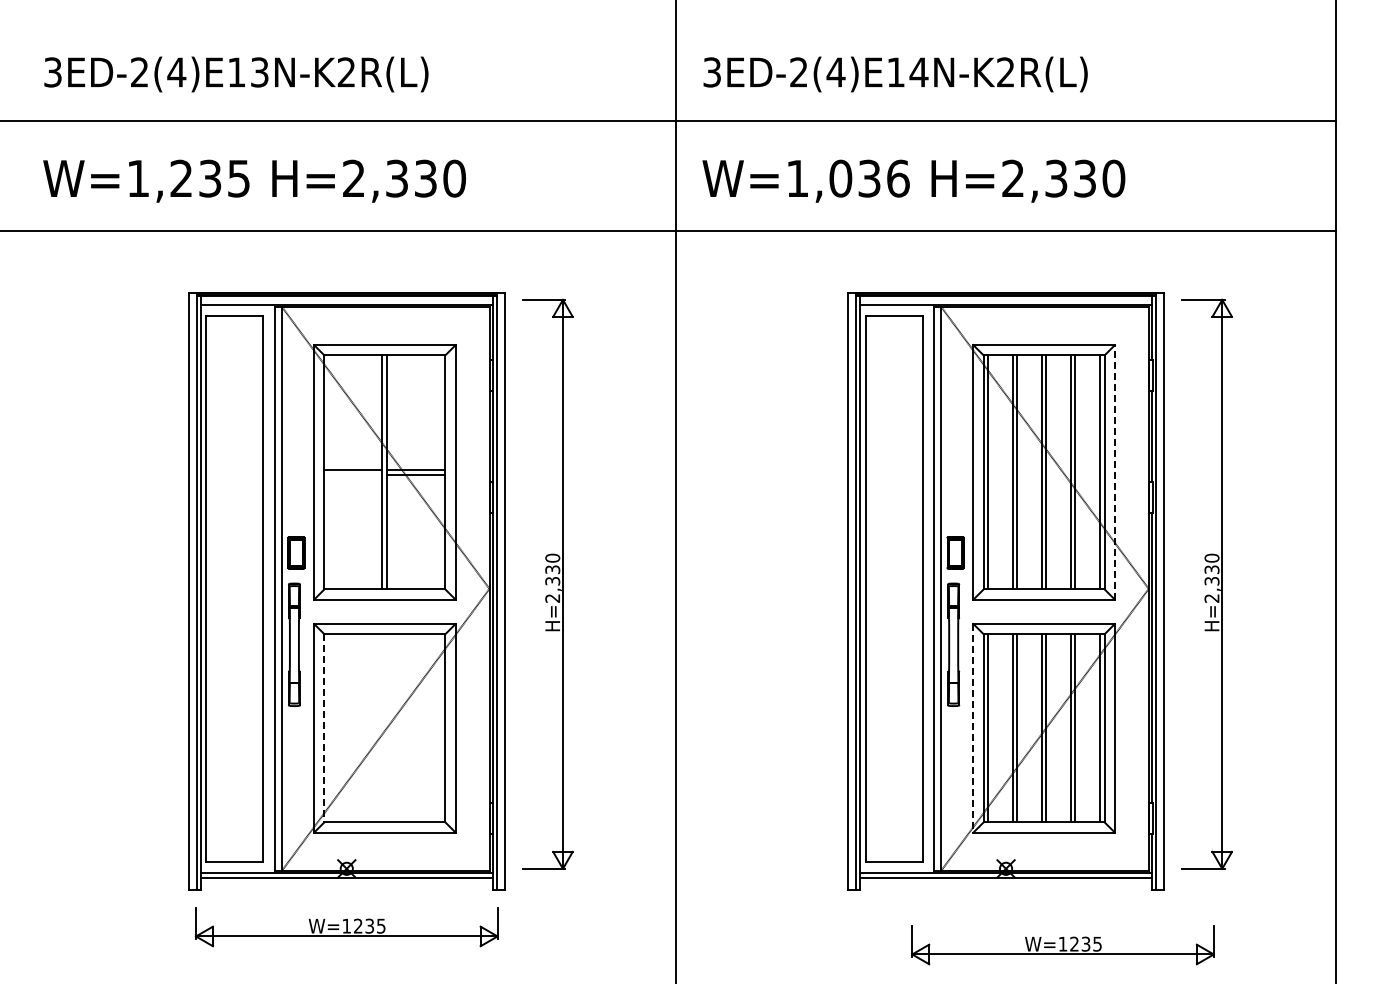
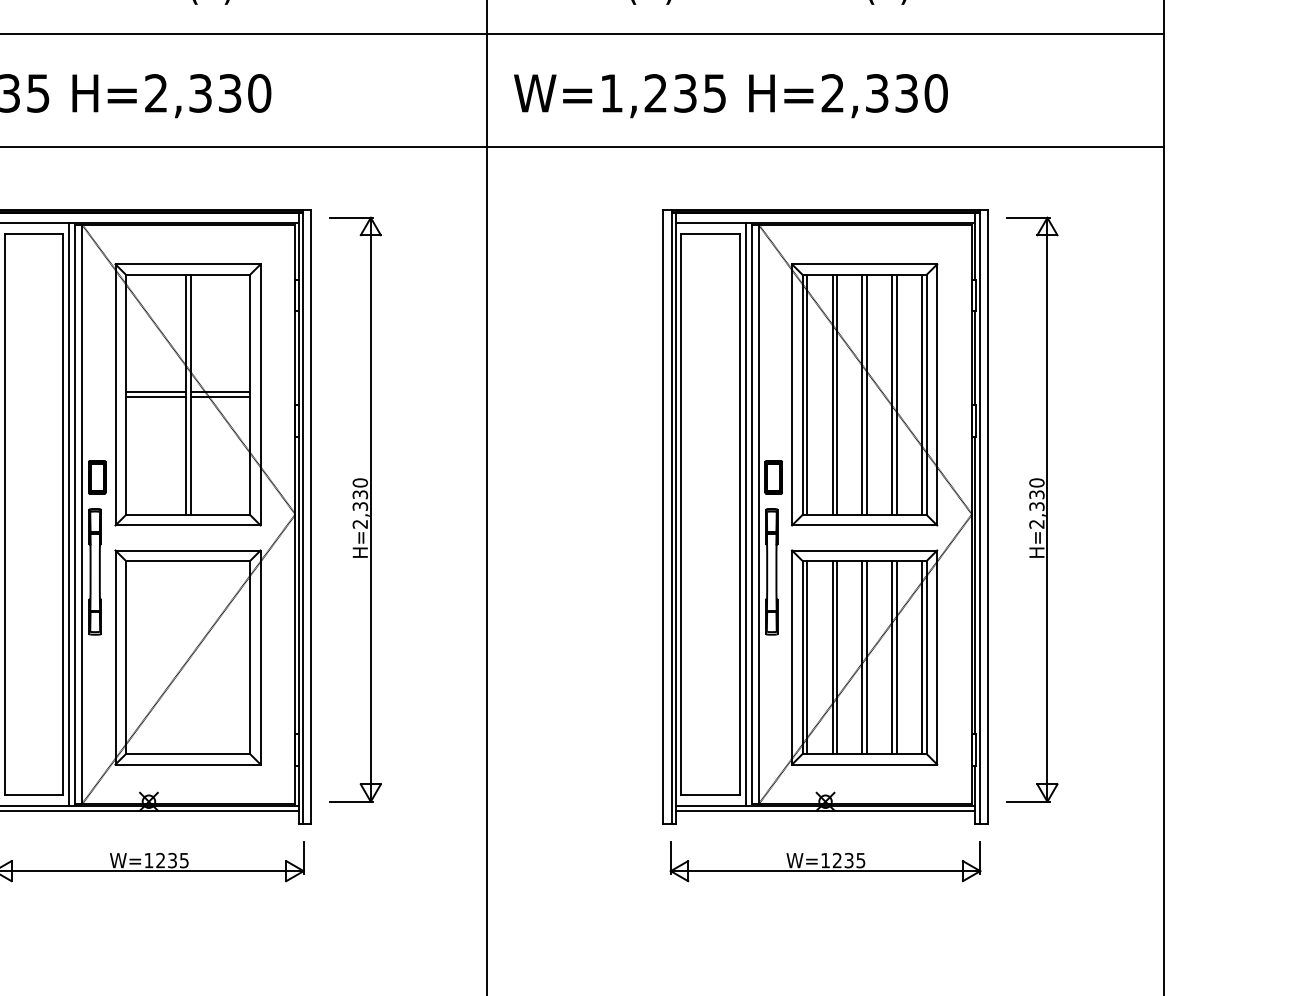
text: (869, 178) -> (685, 93), W=1,036 -> W=1,235
line: (1114, 471) -> (936, 393), dashed -> solid
line: (353, 474) -> (155, 397), added
line: (268, 588) -> (68, 514), added
line: (928, 588) -> (745, 514), added
line: (324, 728) -> (126, 657), dashed -> solid
line: (973, 728) -> (792, 657), dashed -> solid
part: (1062, 945) -> (824, 861), moved

